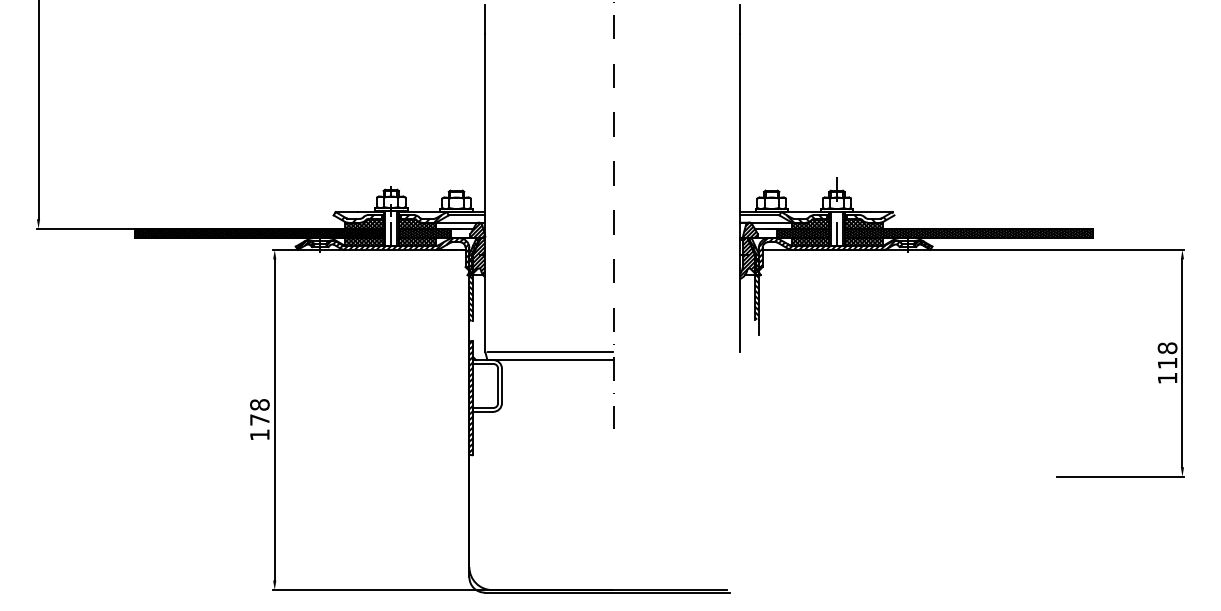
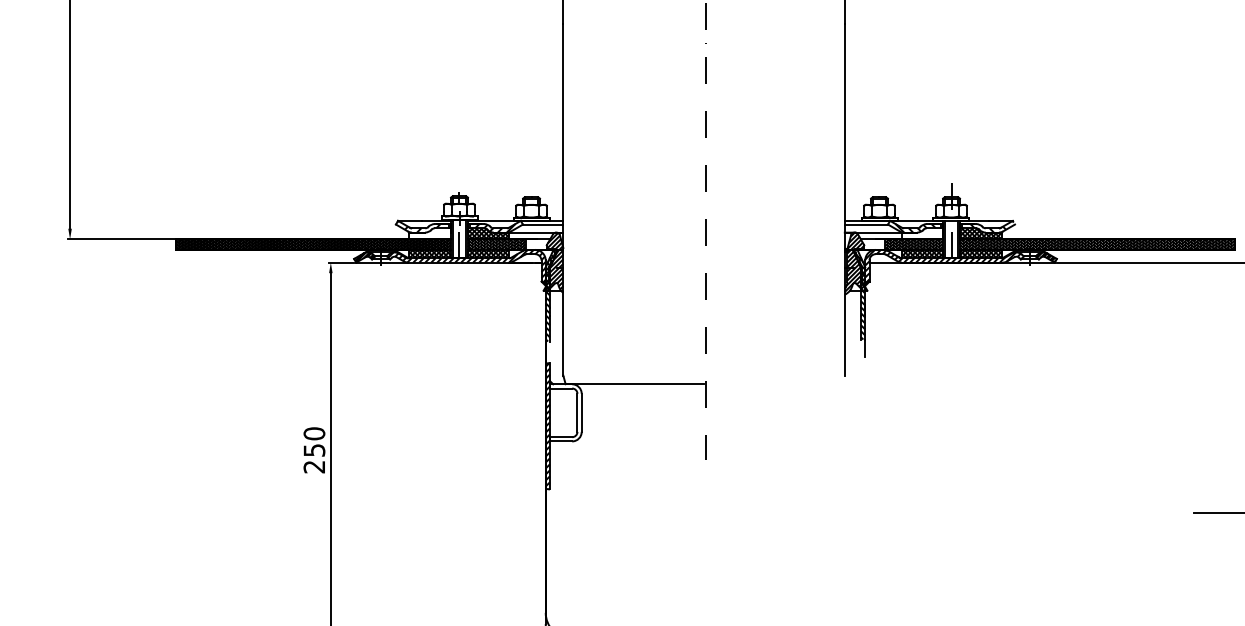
hatch: (364, 223) -> (429, 233), removed
hatch: (810, 223) -> (922, 233), removed
line: (550, 352) -> (635, 375), removed
text: (259, 419) -> (314, 449), 178 -> 250

